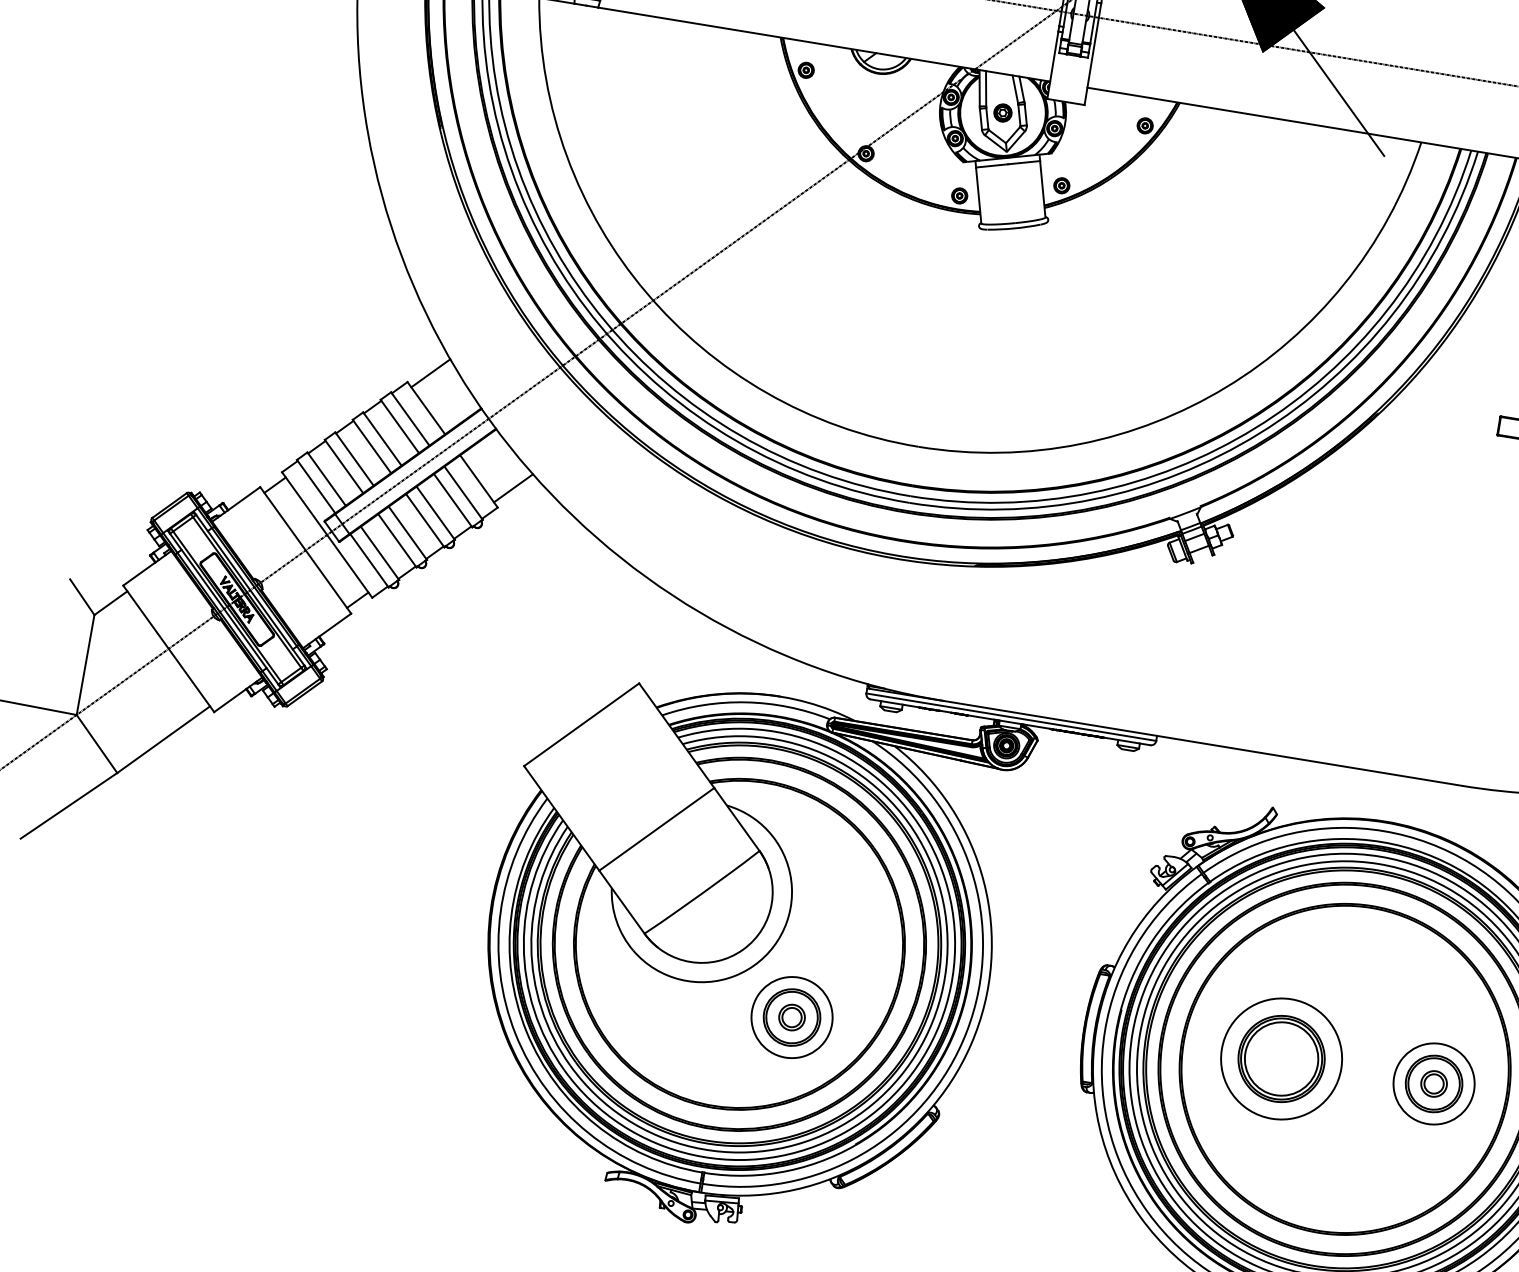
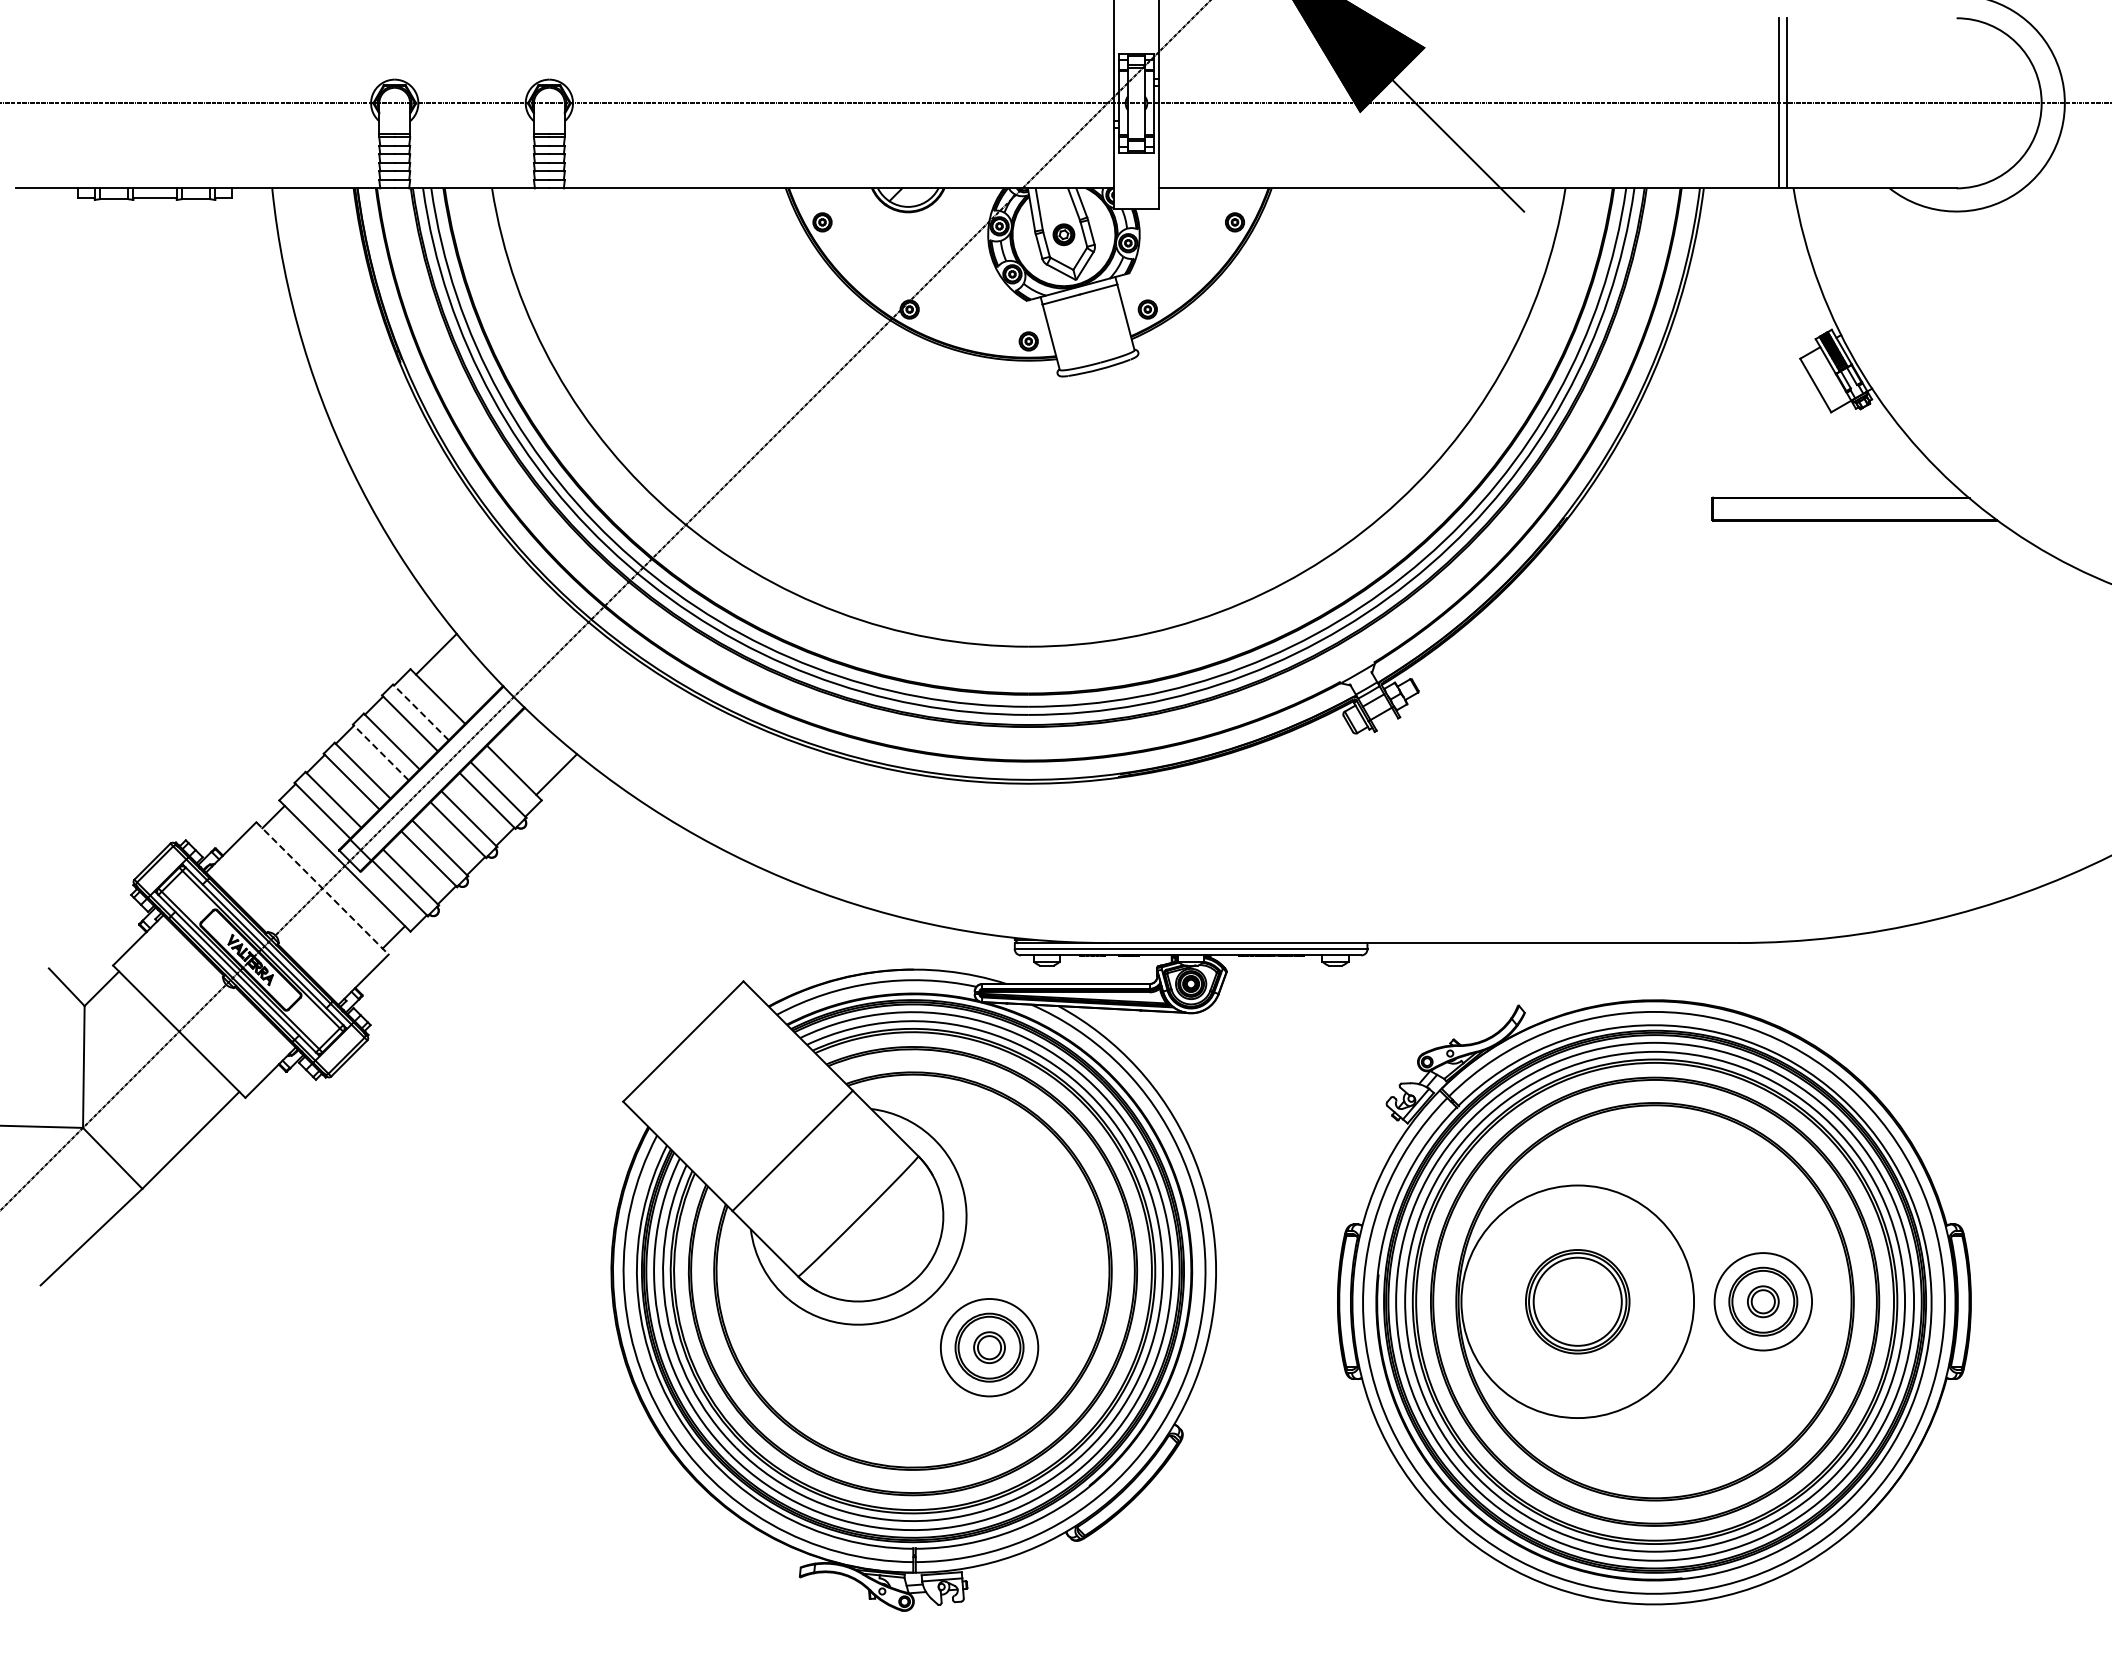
line: (409, 419) -> (420, 712), solid -> dashed
line: (371, 446) -> (380, 752), solid -> dashed
line: (305, 550) -> (322, 888), solid -> dashed
circle: (1281, 1058) -> (1577, 1301), size x1.6

